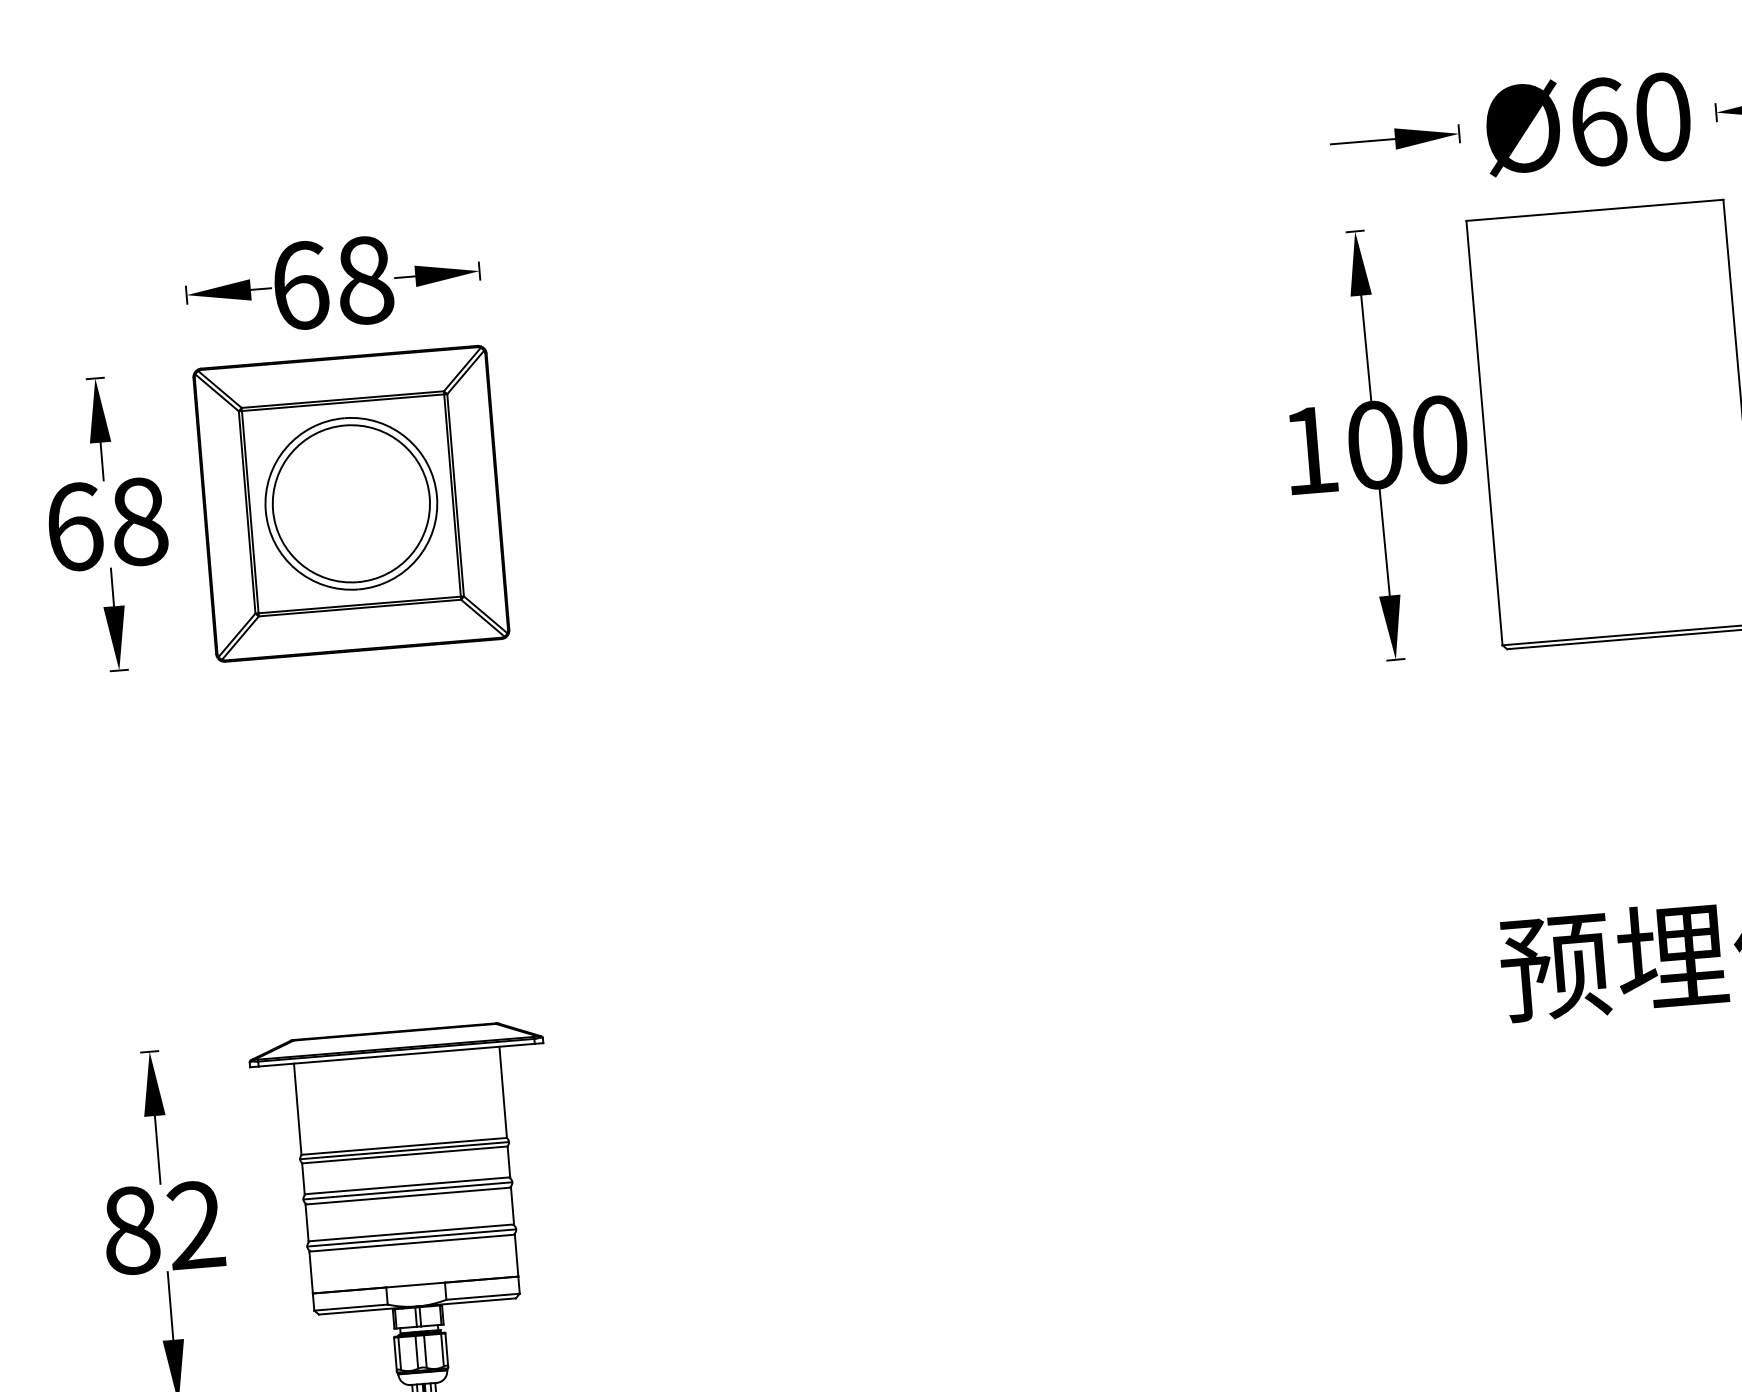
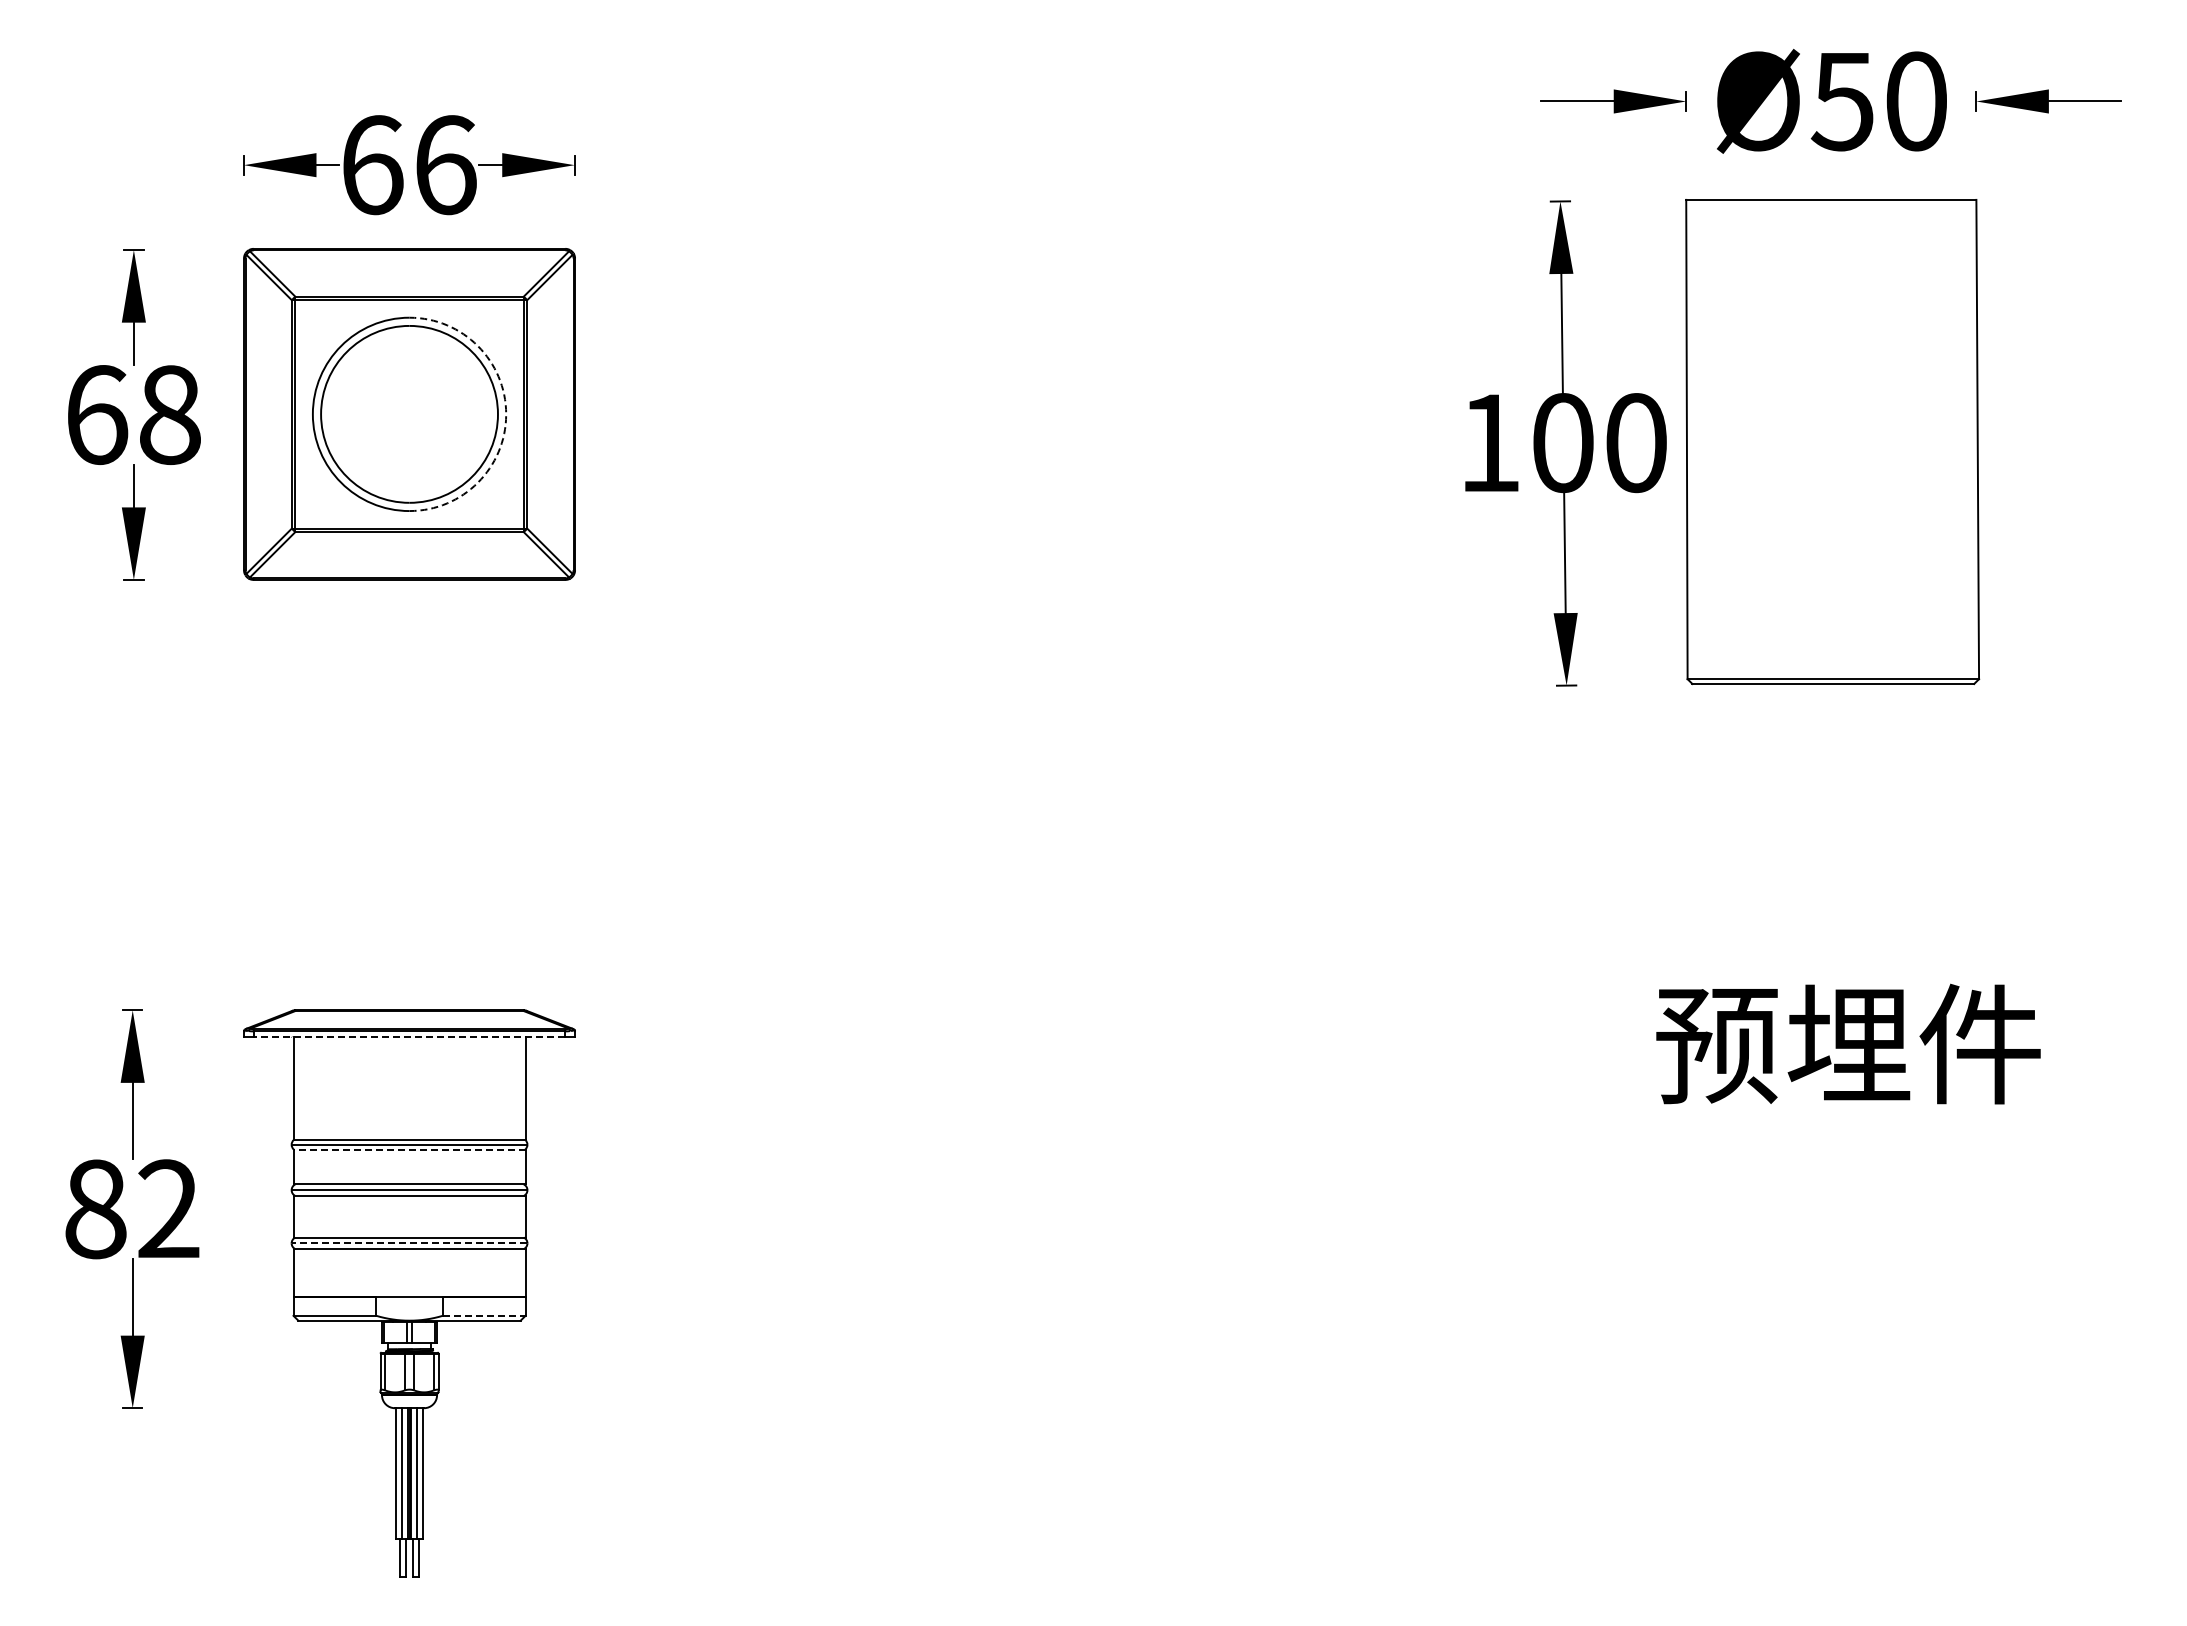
text: (1597, 122) -> (1842, 101), Ø60 -> Ø50
text: (365, 280) -> (445, 165), 68 -> 66
arc: (437, 496) -> (506, 414), solid -> dashed
line: (396, 1054) -> (409, 1036), solid -> dashed
line: (404, 1154) -> (409, 1149), solid -> dashed
line: (411, 1238) -> (409, 1243), solid -> dashed
line: (483, 1296) -> (484, 1315), solid -> dashed

